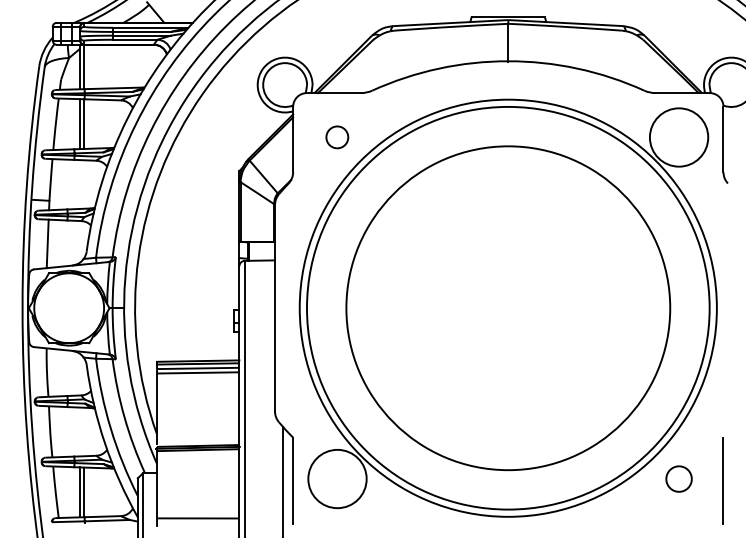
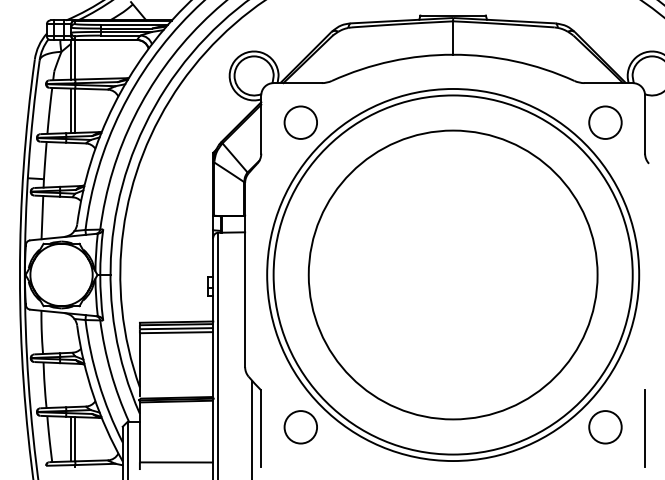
circle: (337, 137) -> (300, 122), size x1.67
circle: (679, 137) -> (605, 122), size x0.62
circle: (337, 479) -> (300, 427), size x0.62
circle: (679, 479) -> (605, 427), size x1.43

